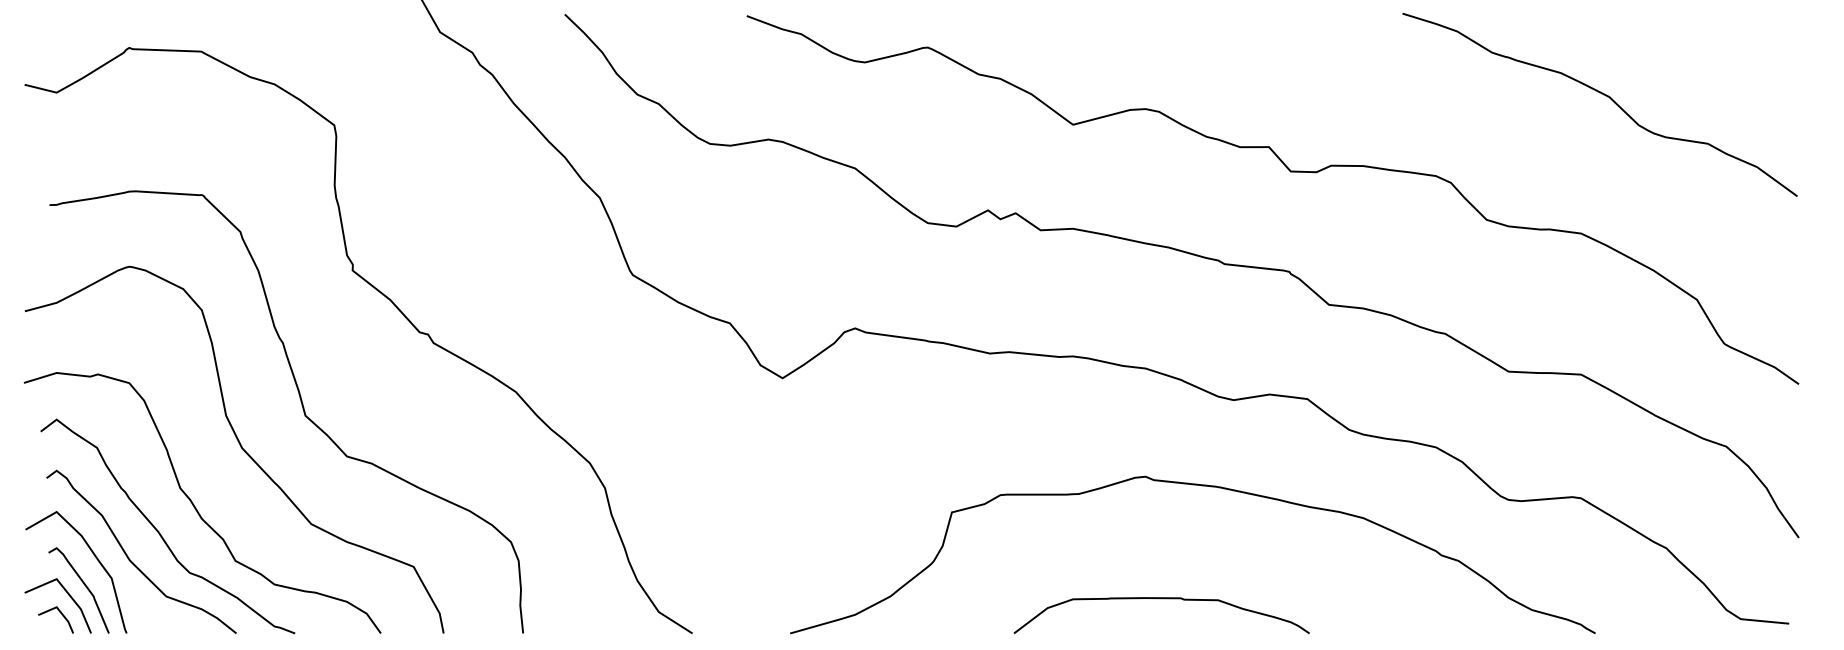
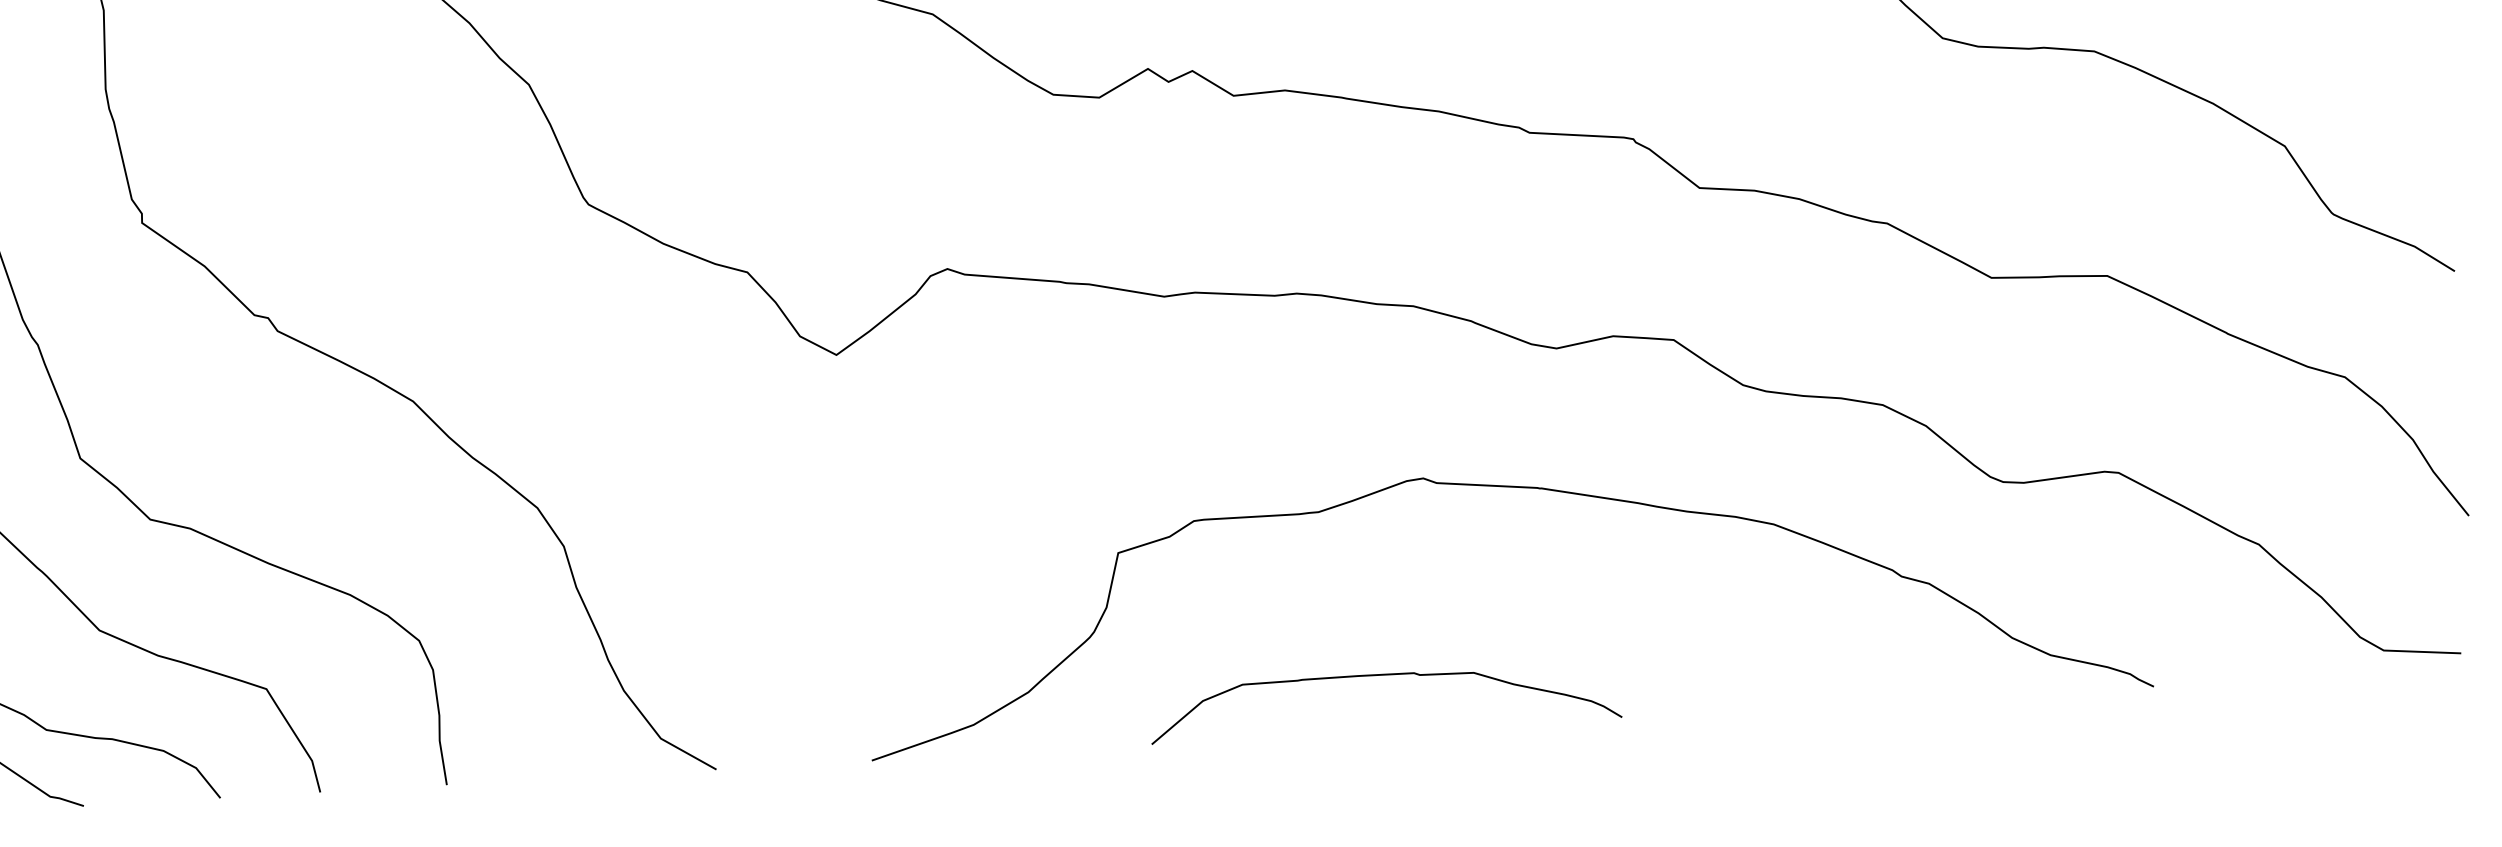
curve: (1161, 599) -> (1383, 676), moved

